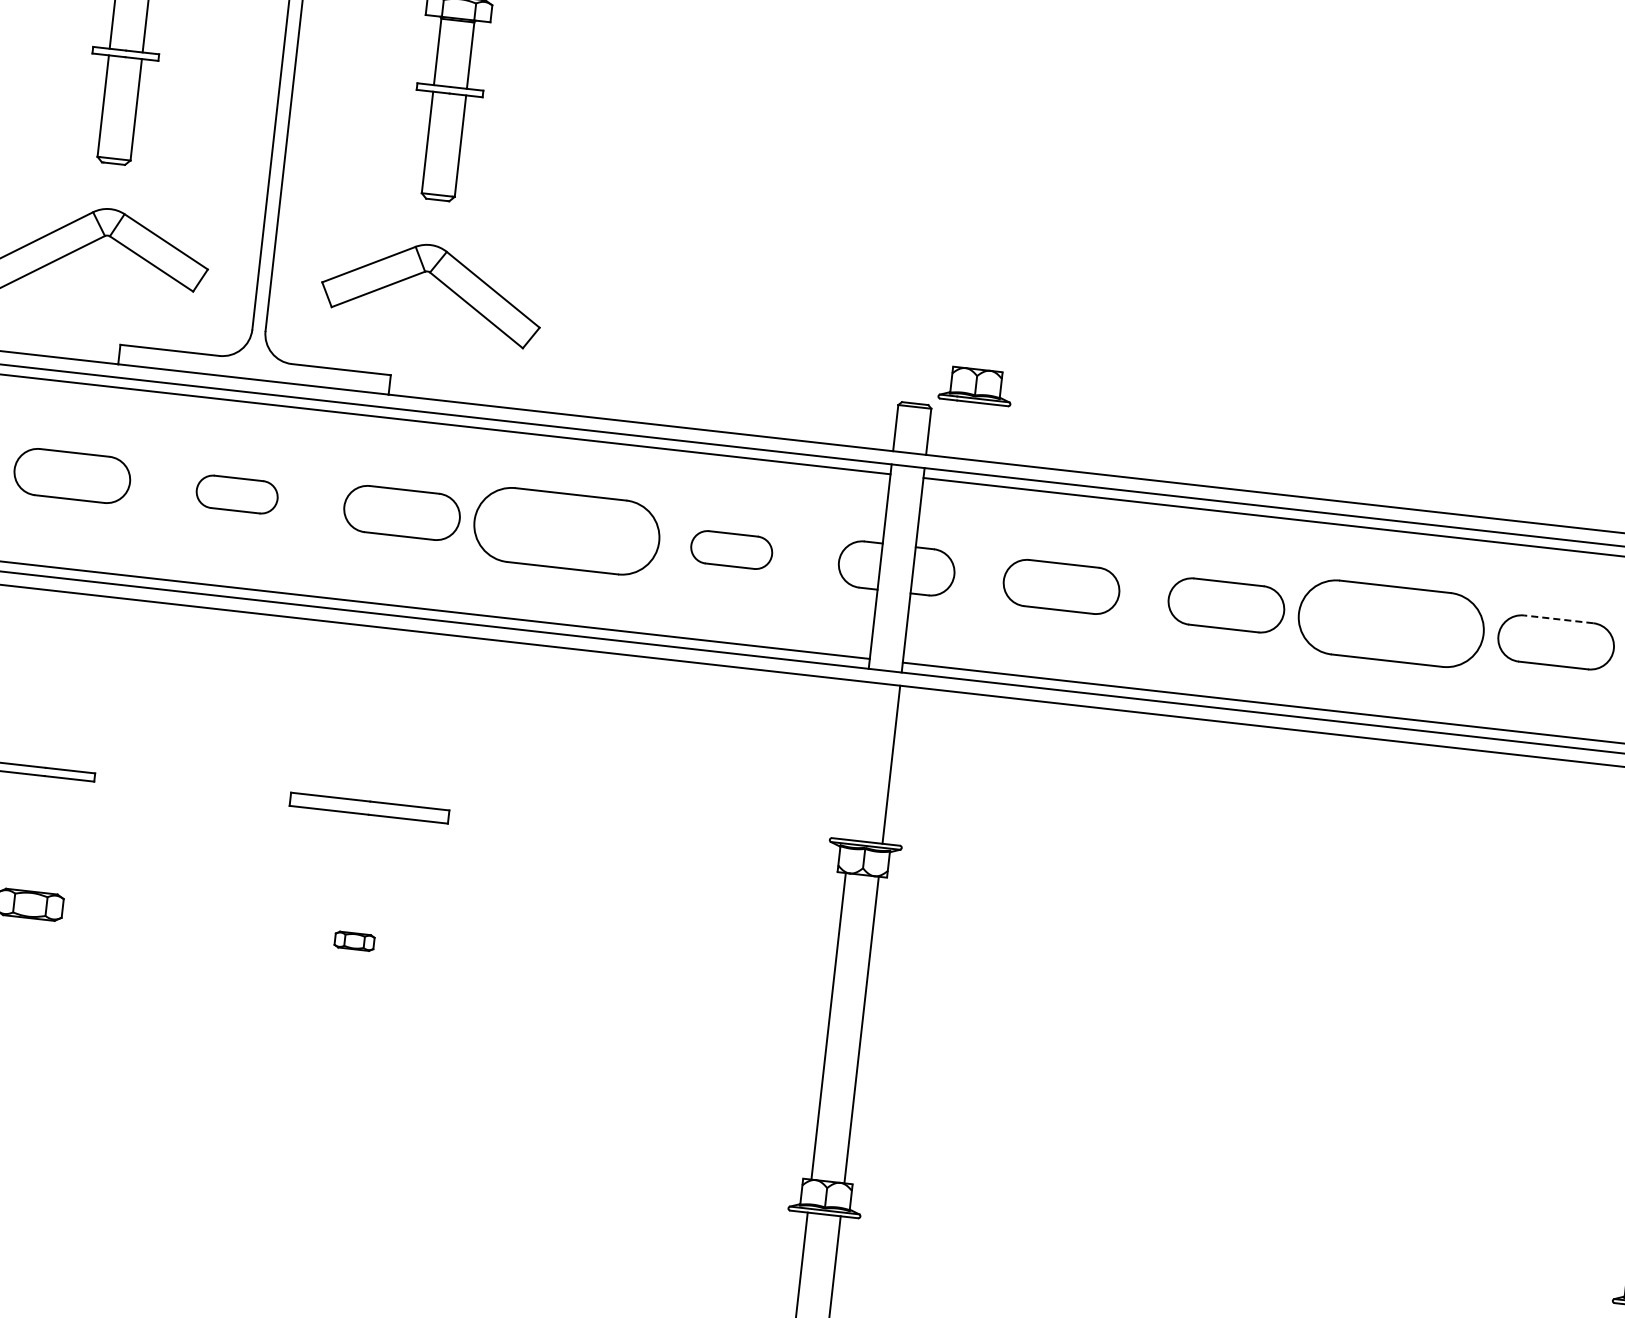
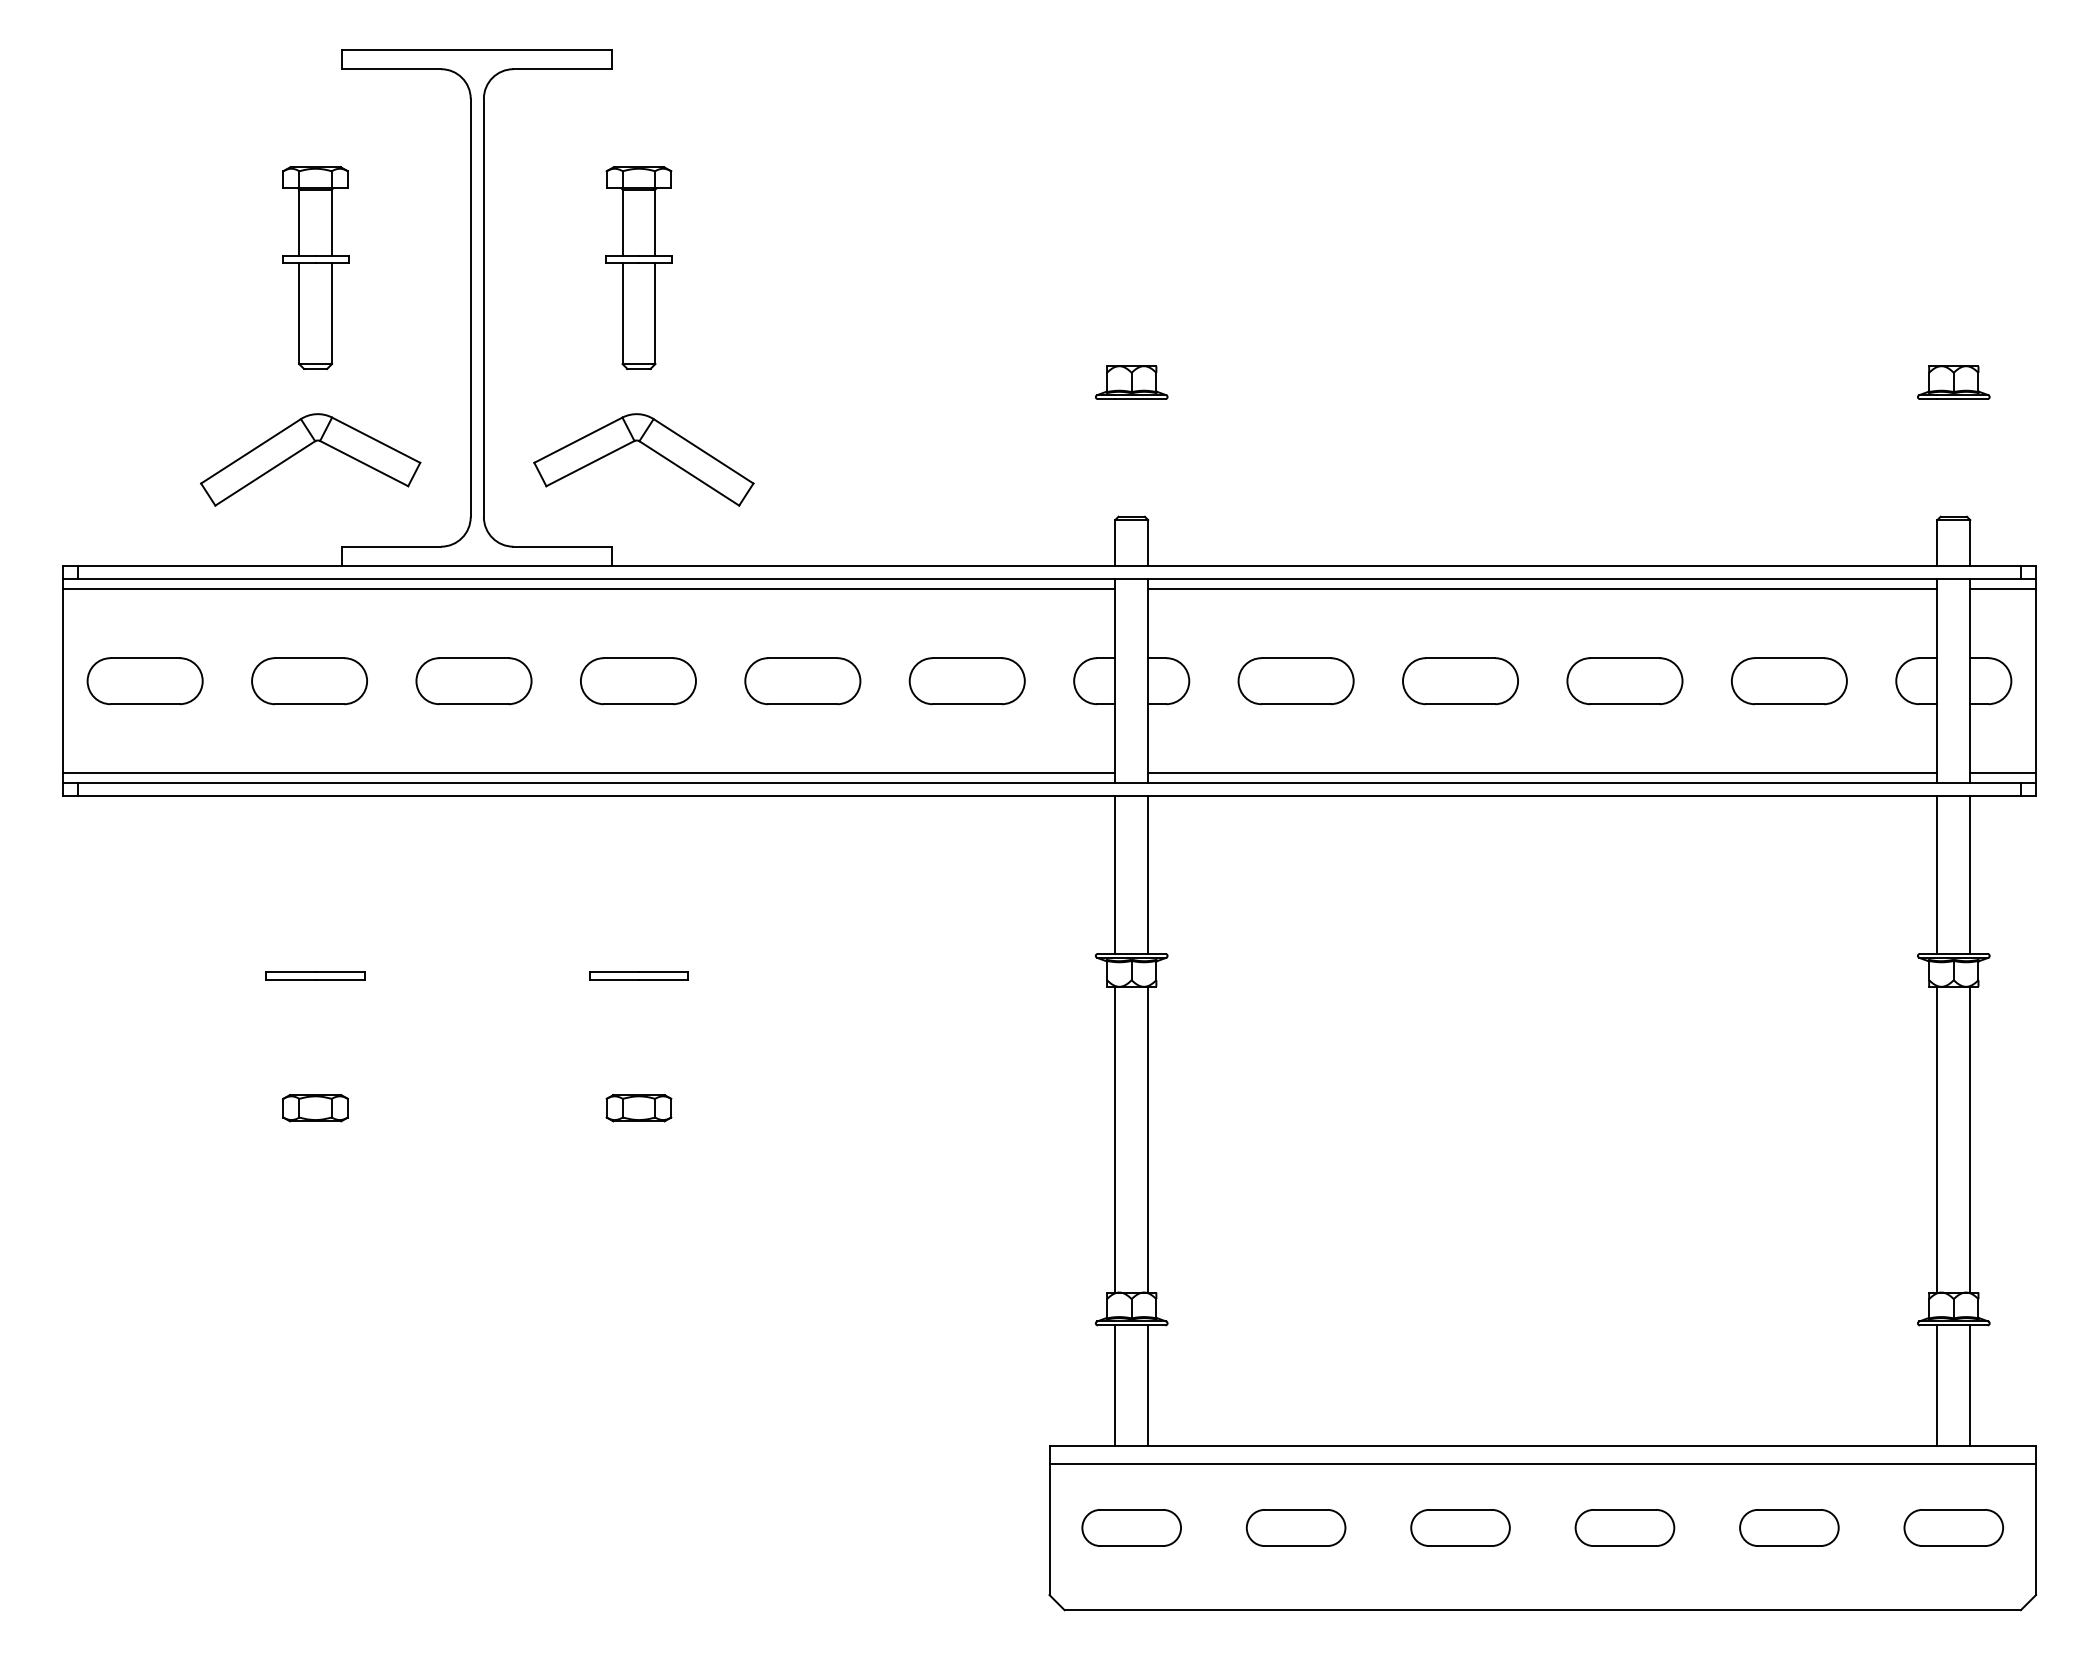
part: (975, 385) -> (1131, 382), moved
part: (236, 494) -> (473, 681), size x1.43
part: (566, 531) -> (802, 681), size x0.62
part: (730, 550) -> (966, 681), size x1.43
line: (1558, 619) -> (1789, 658), dashed -> solid
part: (1390, 624) -> (1624, 681), size x0.62
line: (858, 760) -> (1115, 874), added
part: (369, 808) -> (638, 975), size x0.62
part: (354, 941) -> (638, 1108), size x1.67

